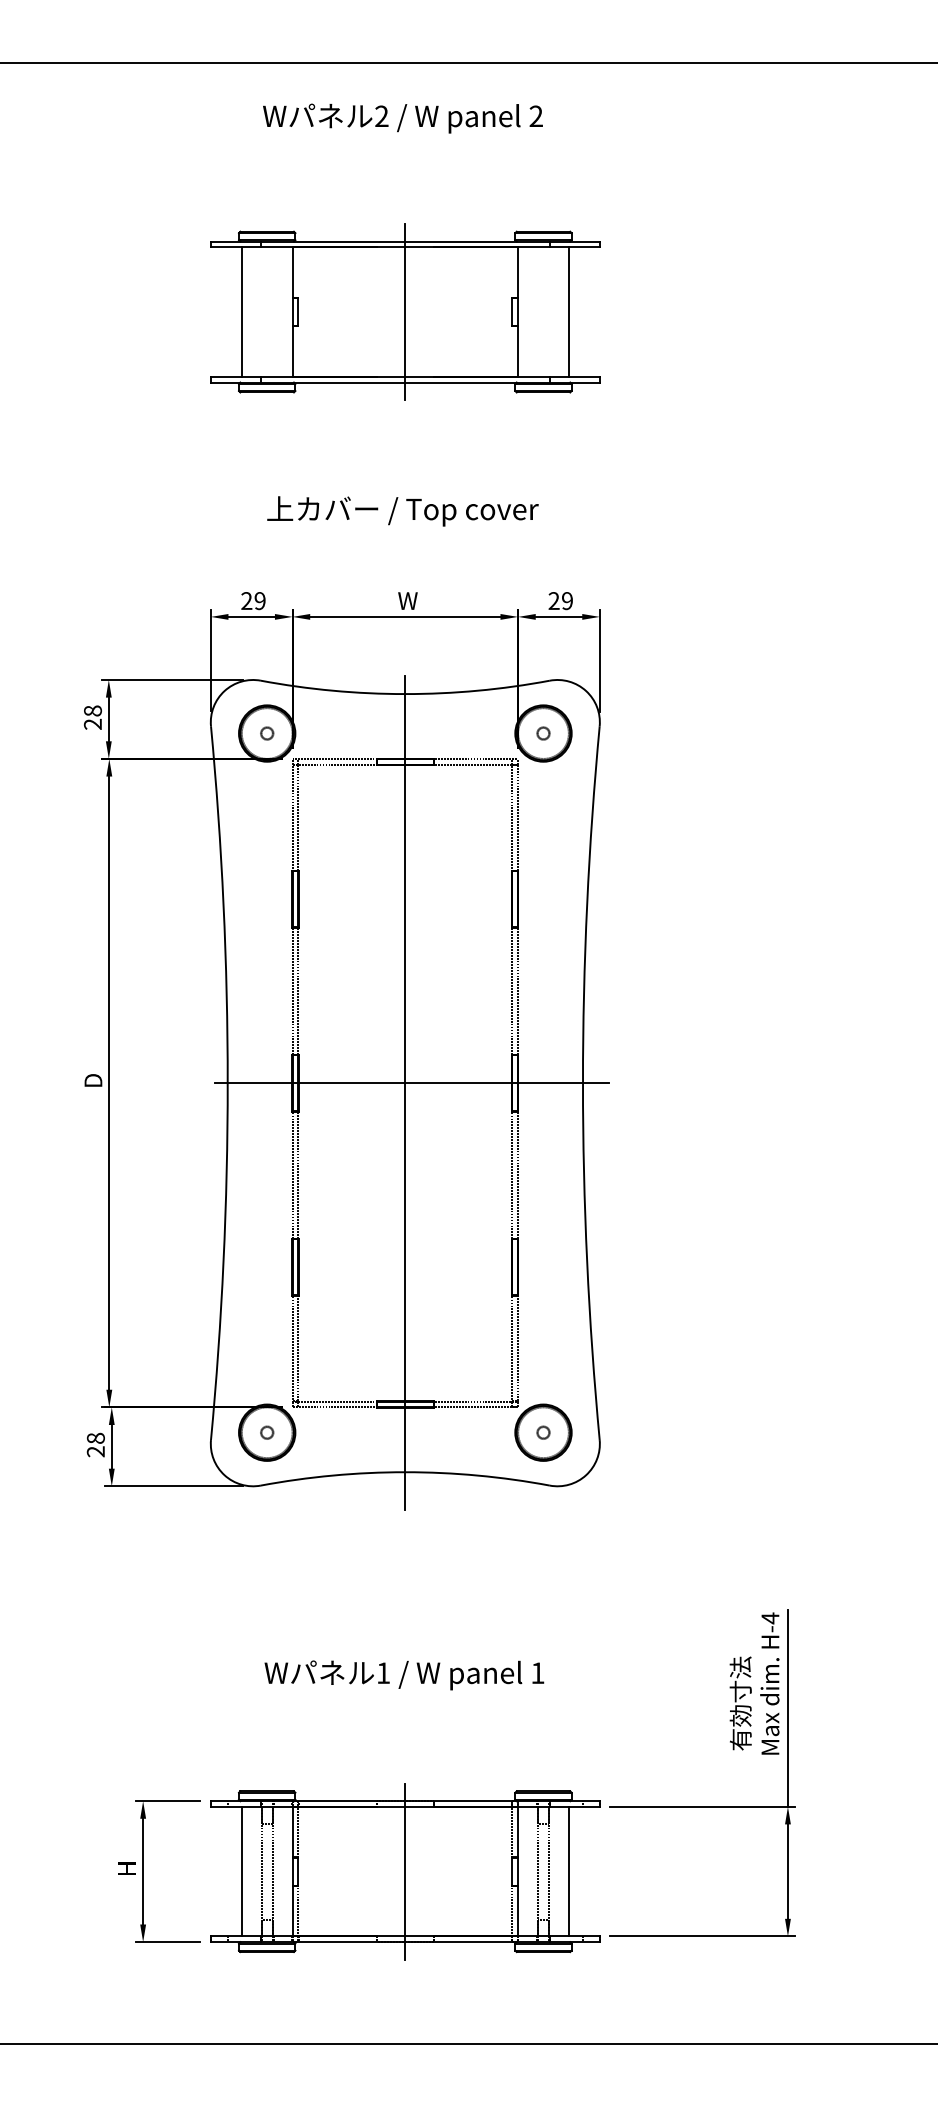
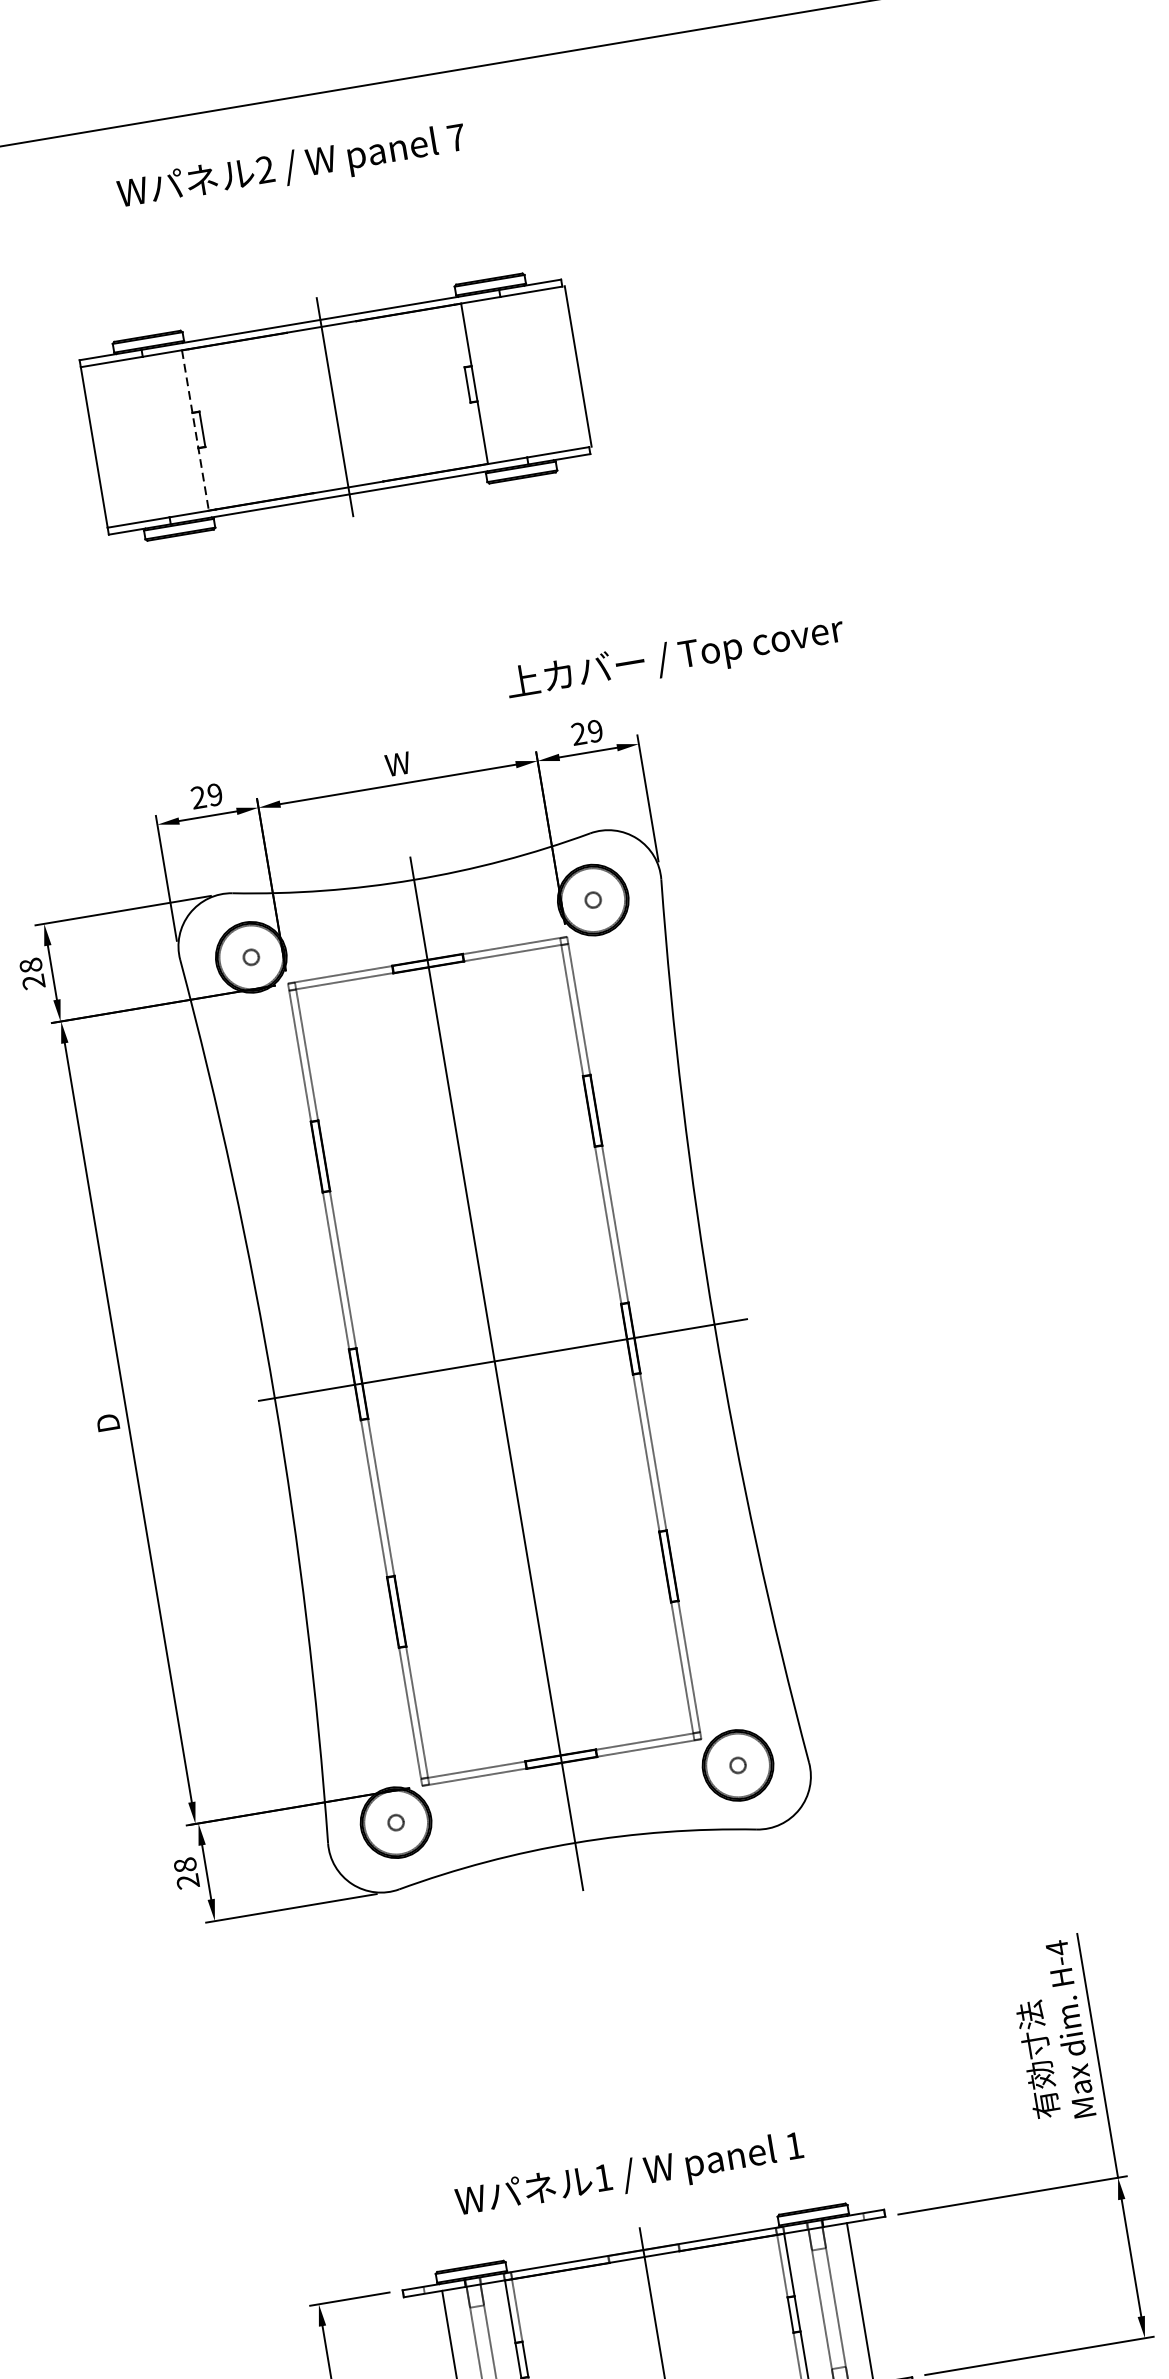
text: (535, 115) -> (455, 136), 2 -> 7
line: (241, 311) -> (93, 446), moved
line: (568, 311) -> (577, 365), moved
line: (292, 312) -> (195, 431), solid -> dashed
text: (402, 511) -> (674, 658), moved
text: (404, 1675) -> (629, 2176), moved

